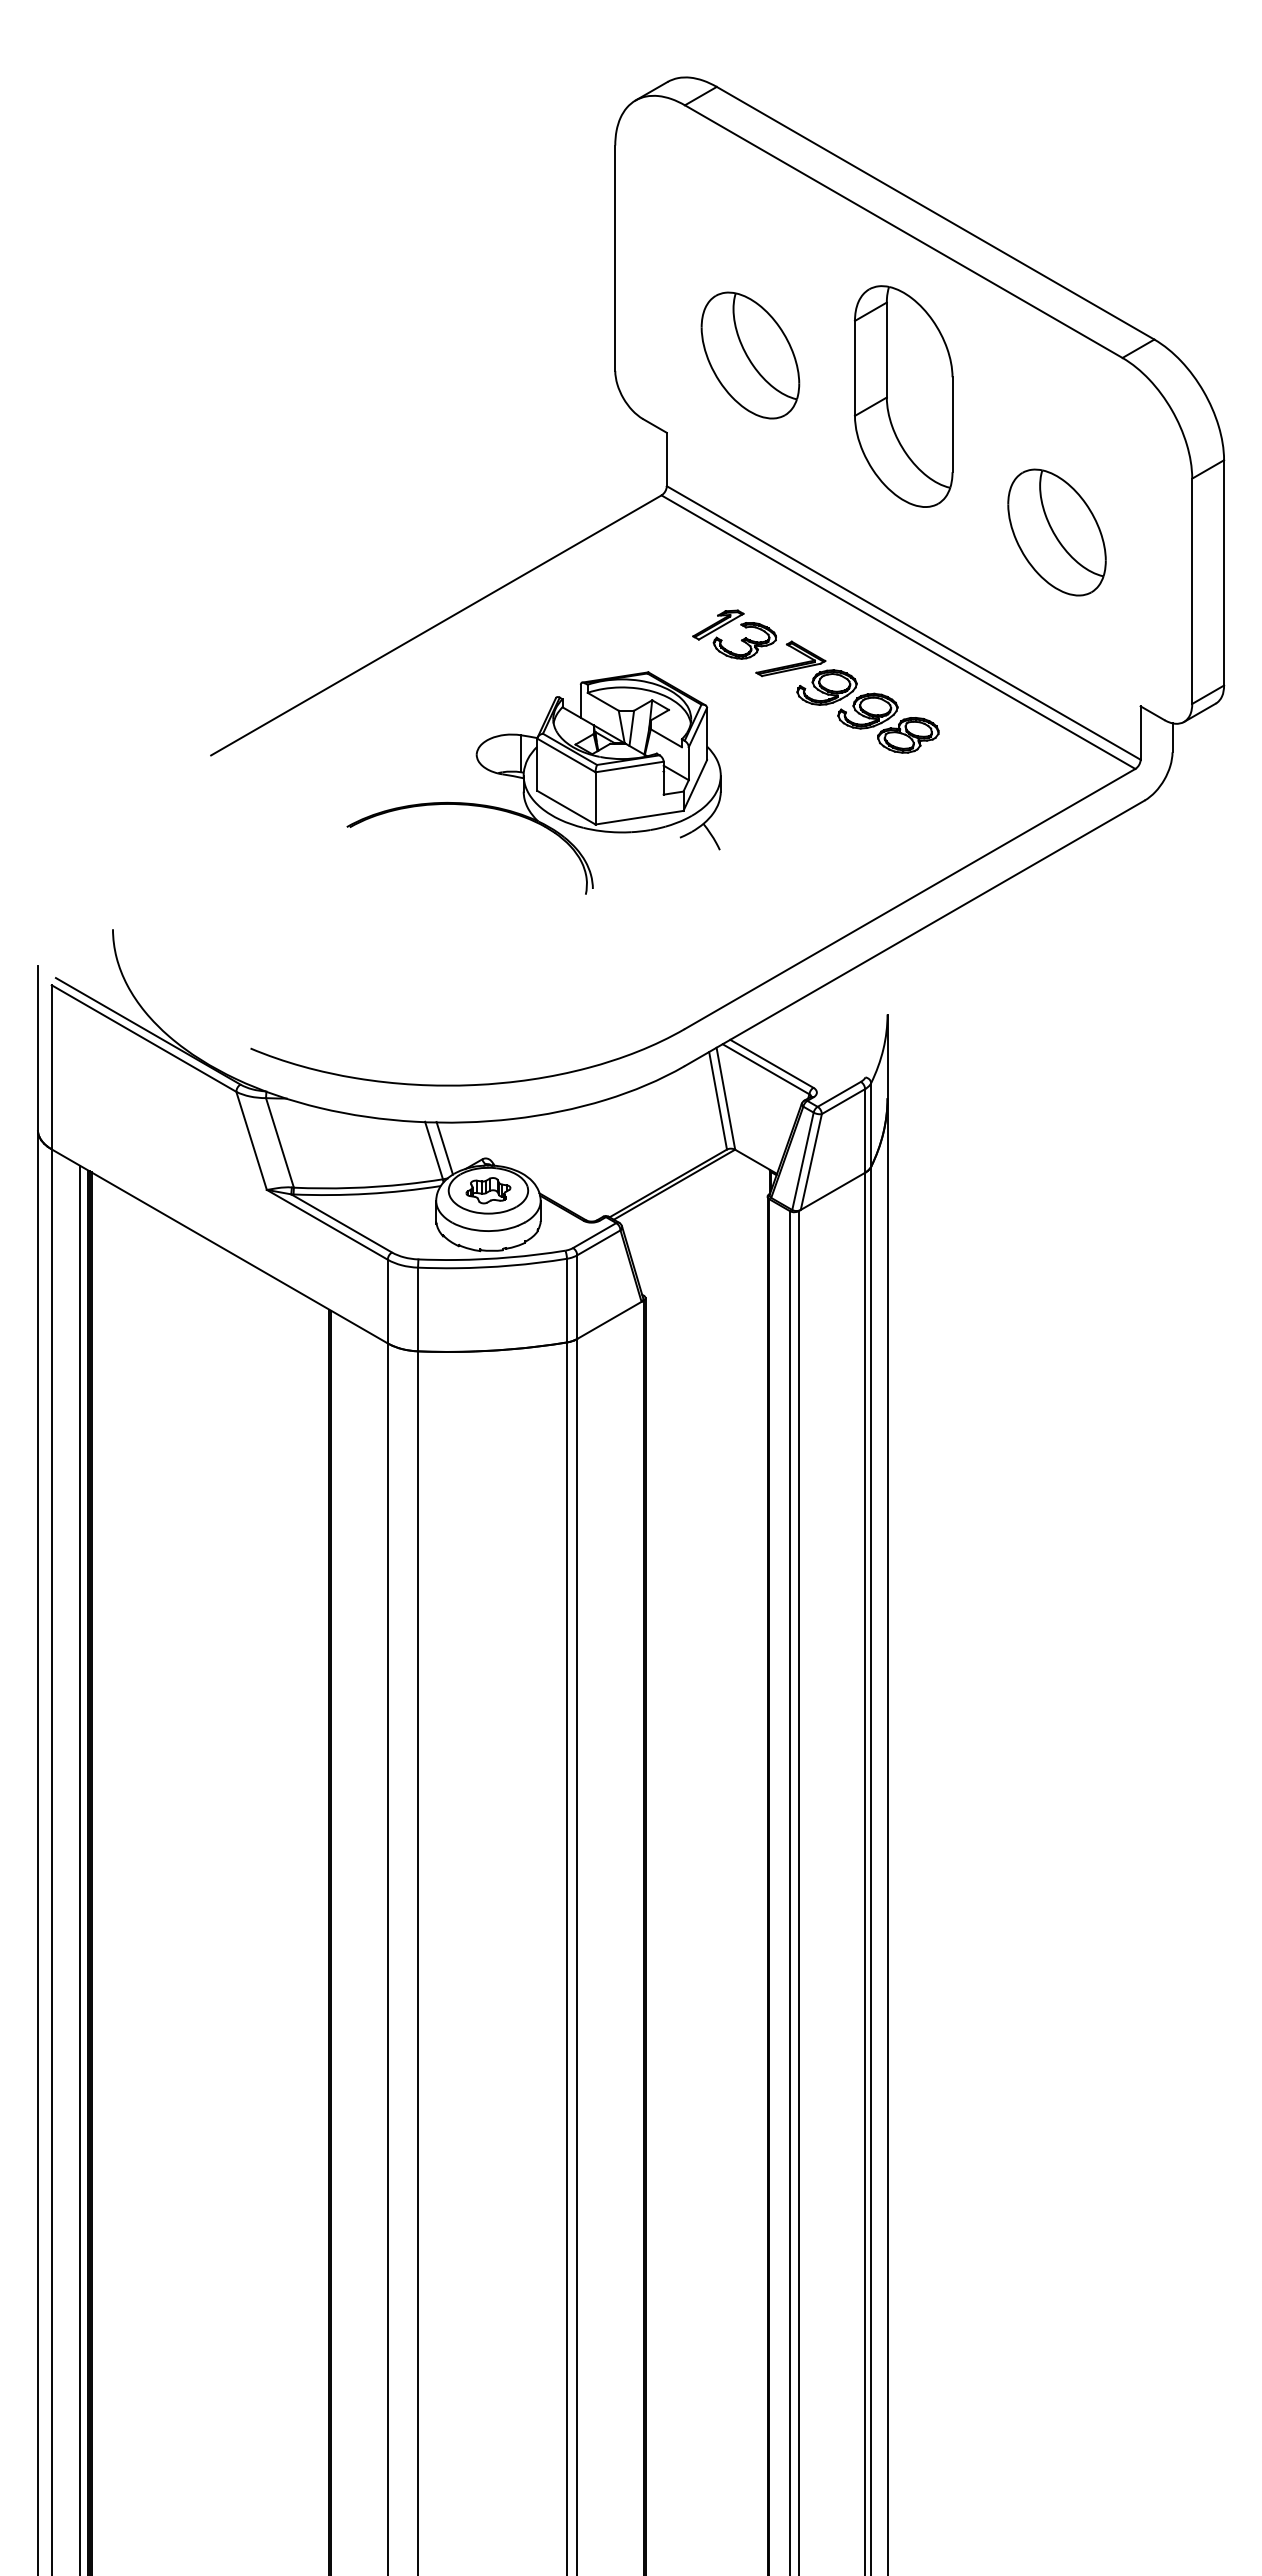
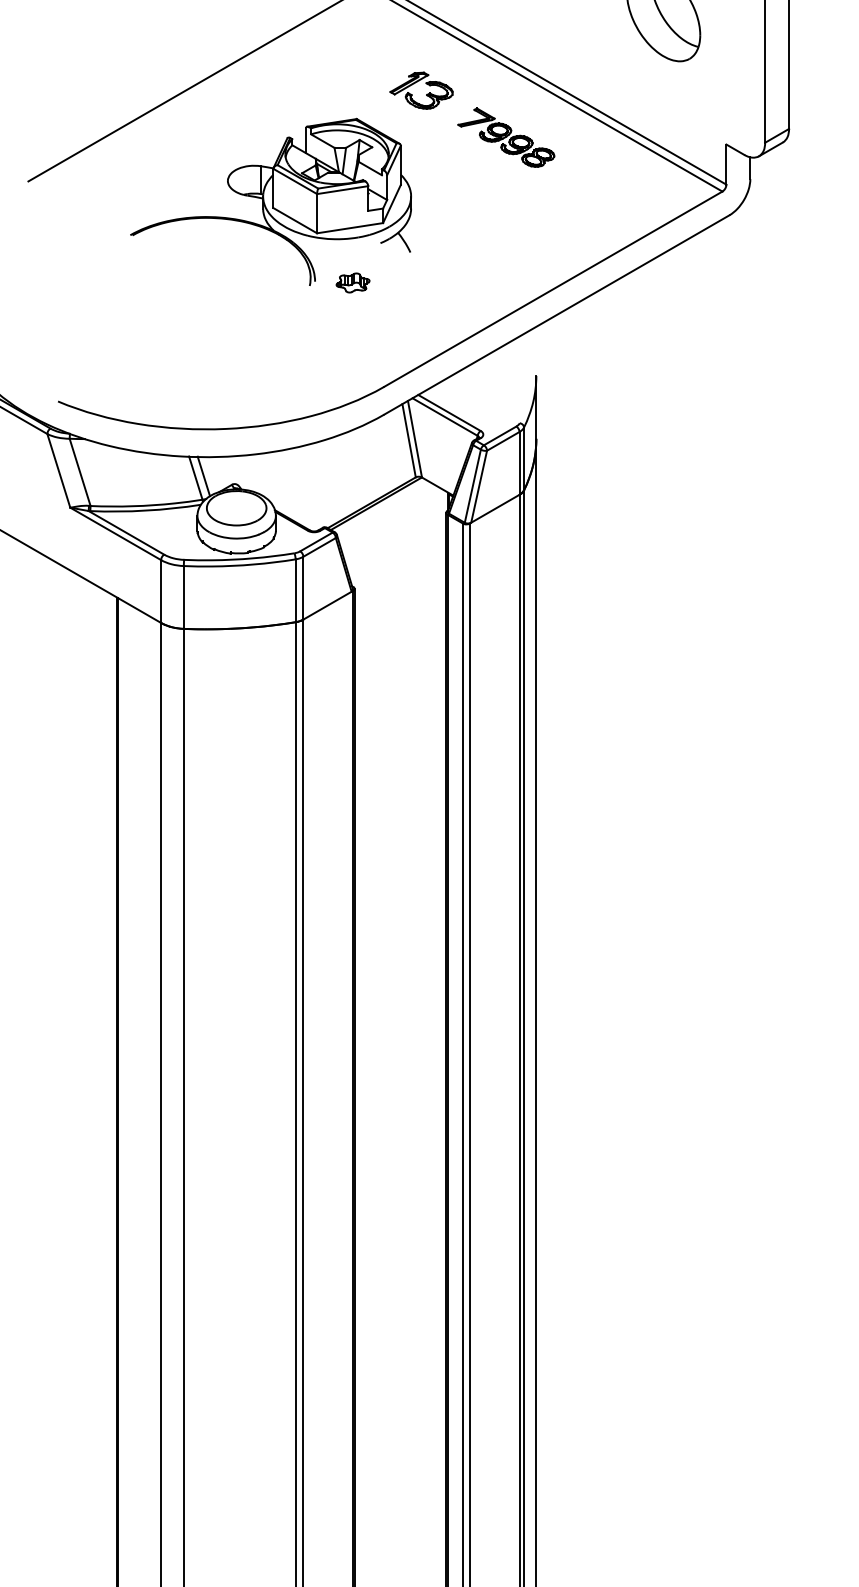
part: (847, 696) -> (506, 137), size x0.7
part: (488, 1190) -> (353, 282), moved

